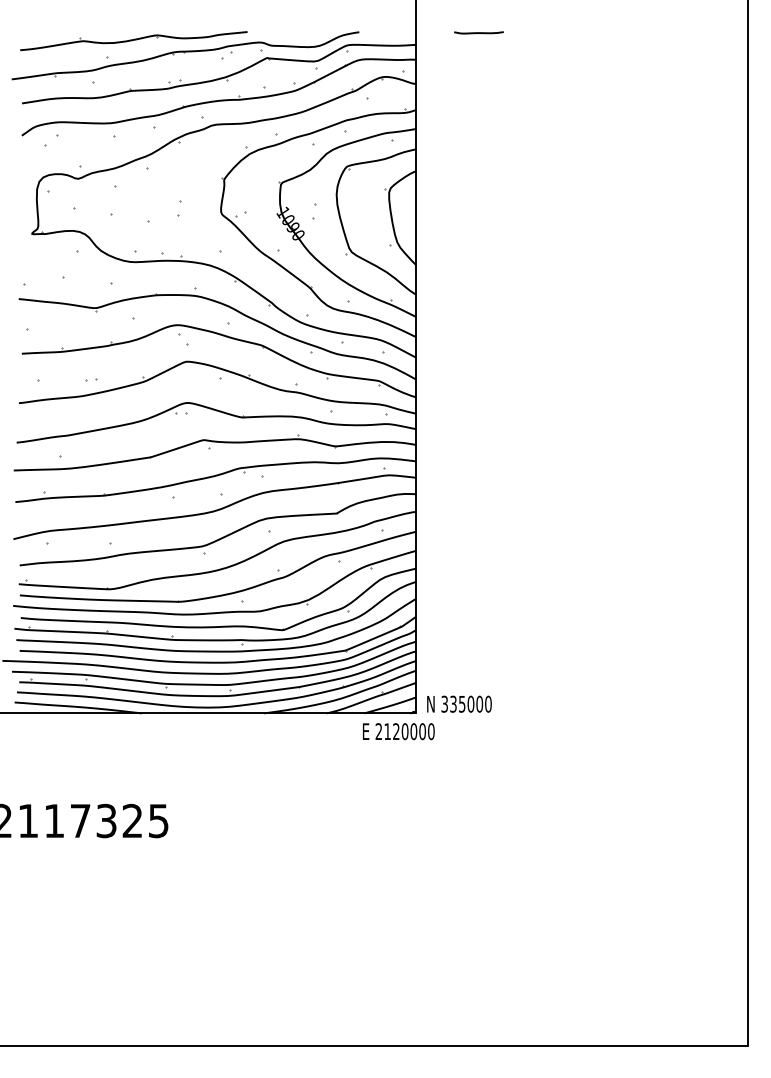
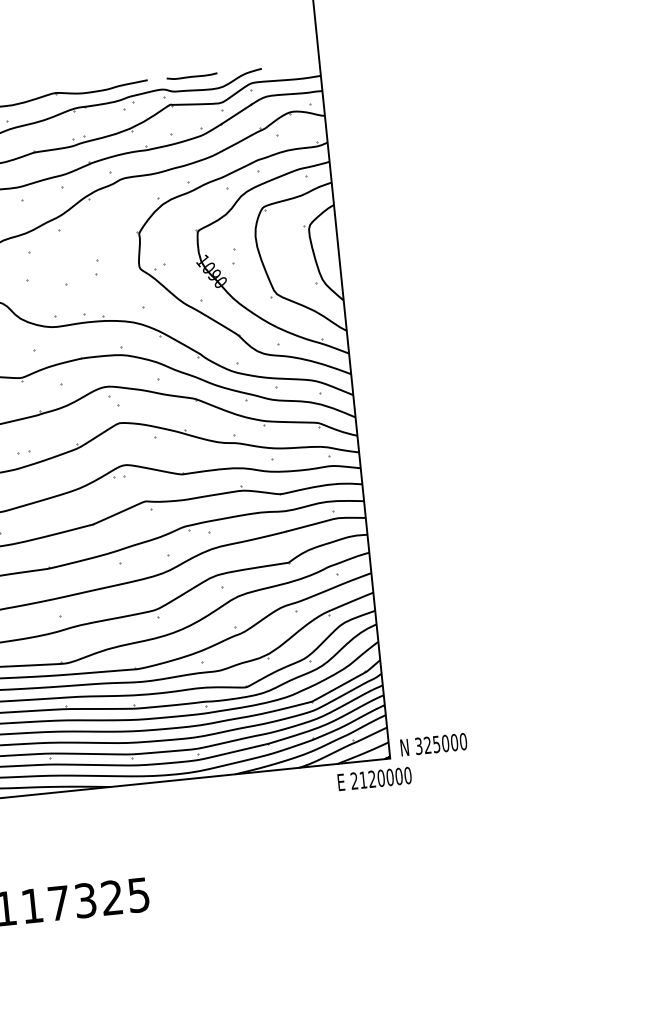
line: (478, 32) -> (191, 76), moved
text: (453, 704) -> (427, 745), 335000 -> 325000

